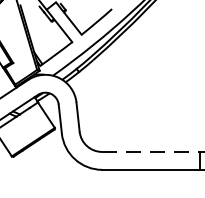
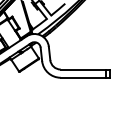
line: (151, 151) -> (83, 69), dashed -> solid

